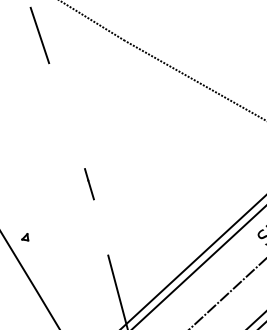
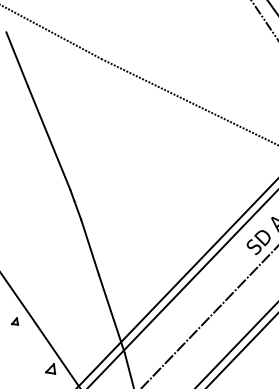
line: (67, 115) -> (49, 137), added
line: (100, 226) -> (89, 246), added
part: (25, 237) -> (15, 321), moved

